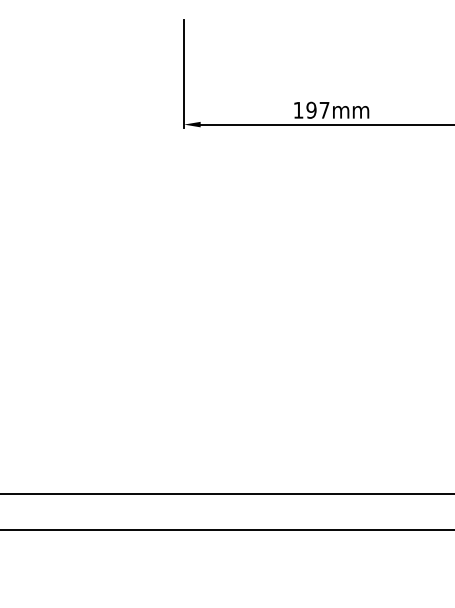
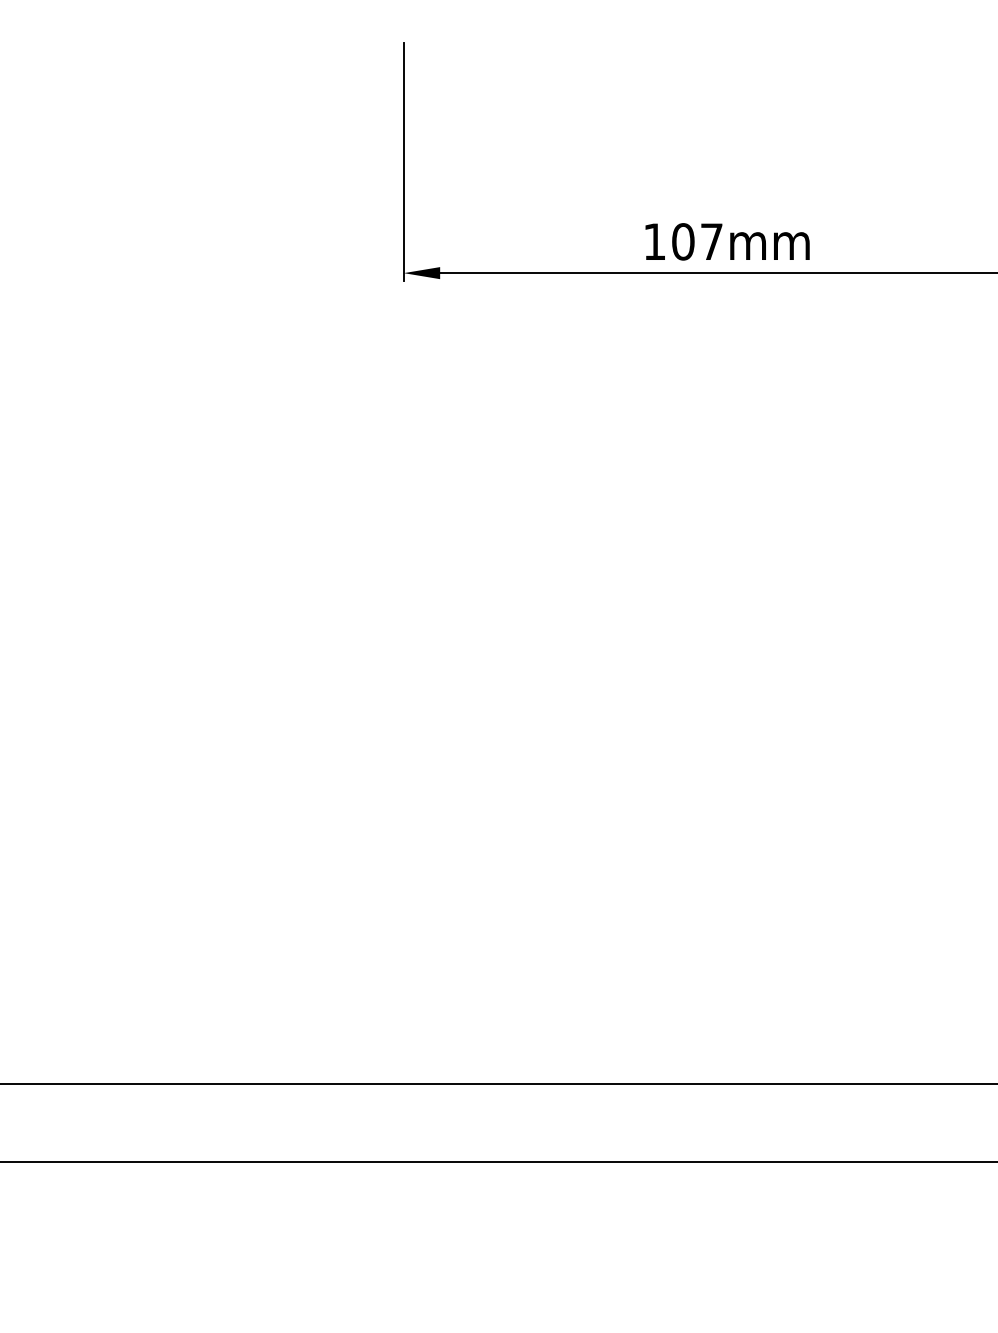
text: (311, 110) -> (683, 242), 197mm -> 107mm

